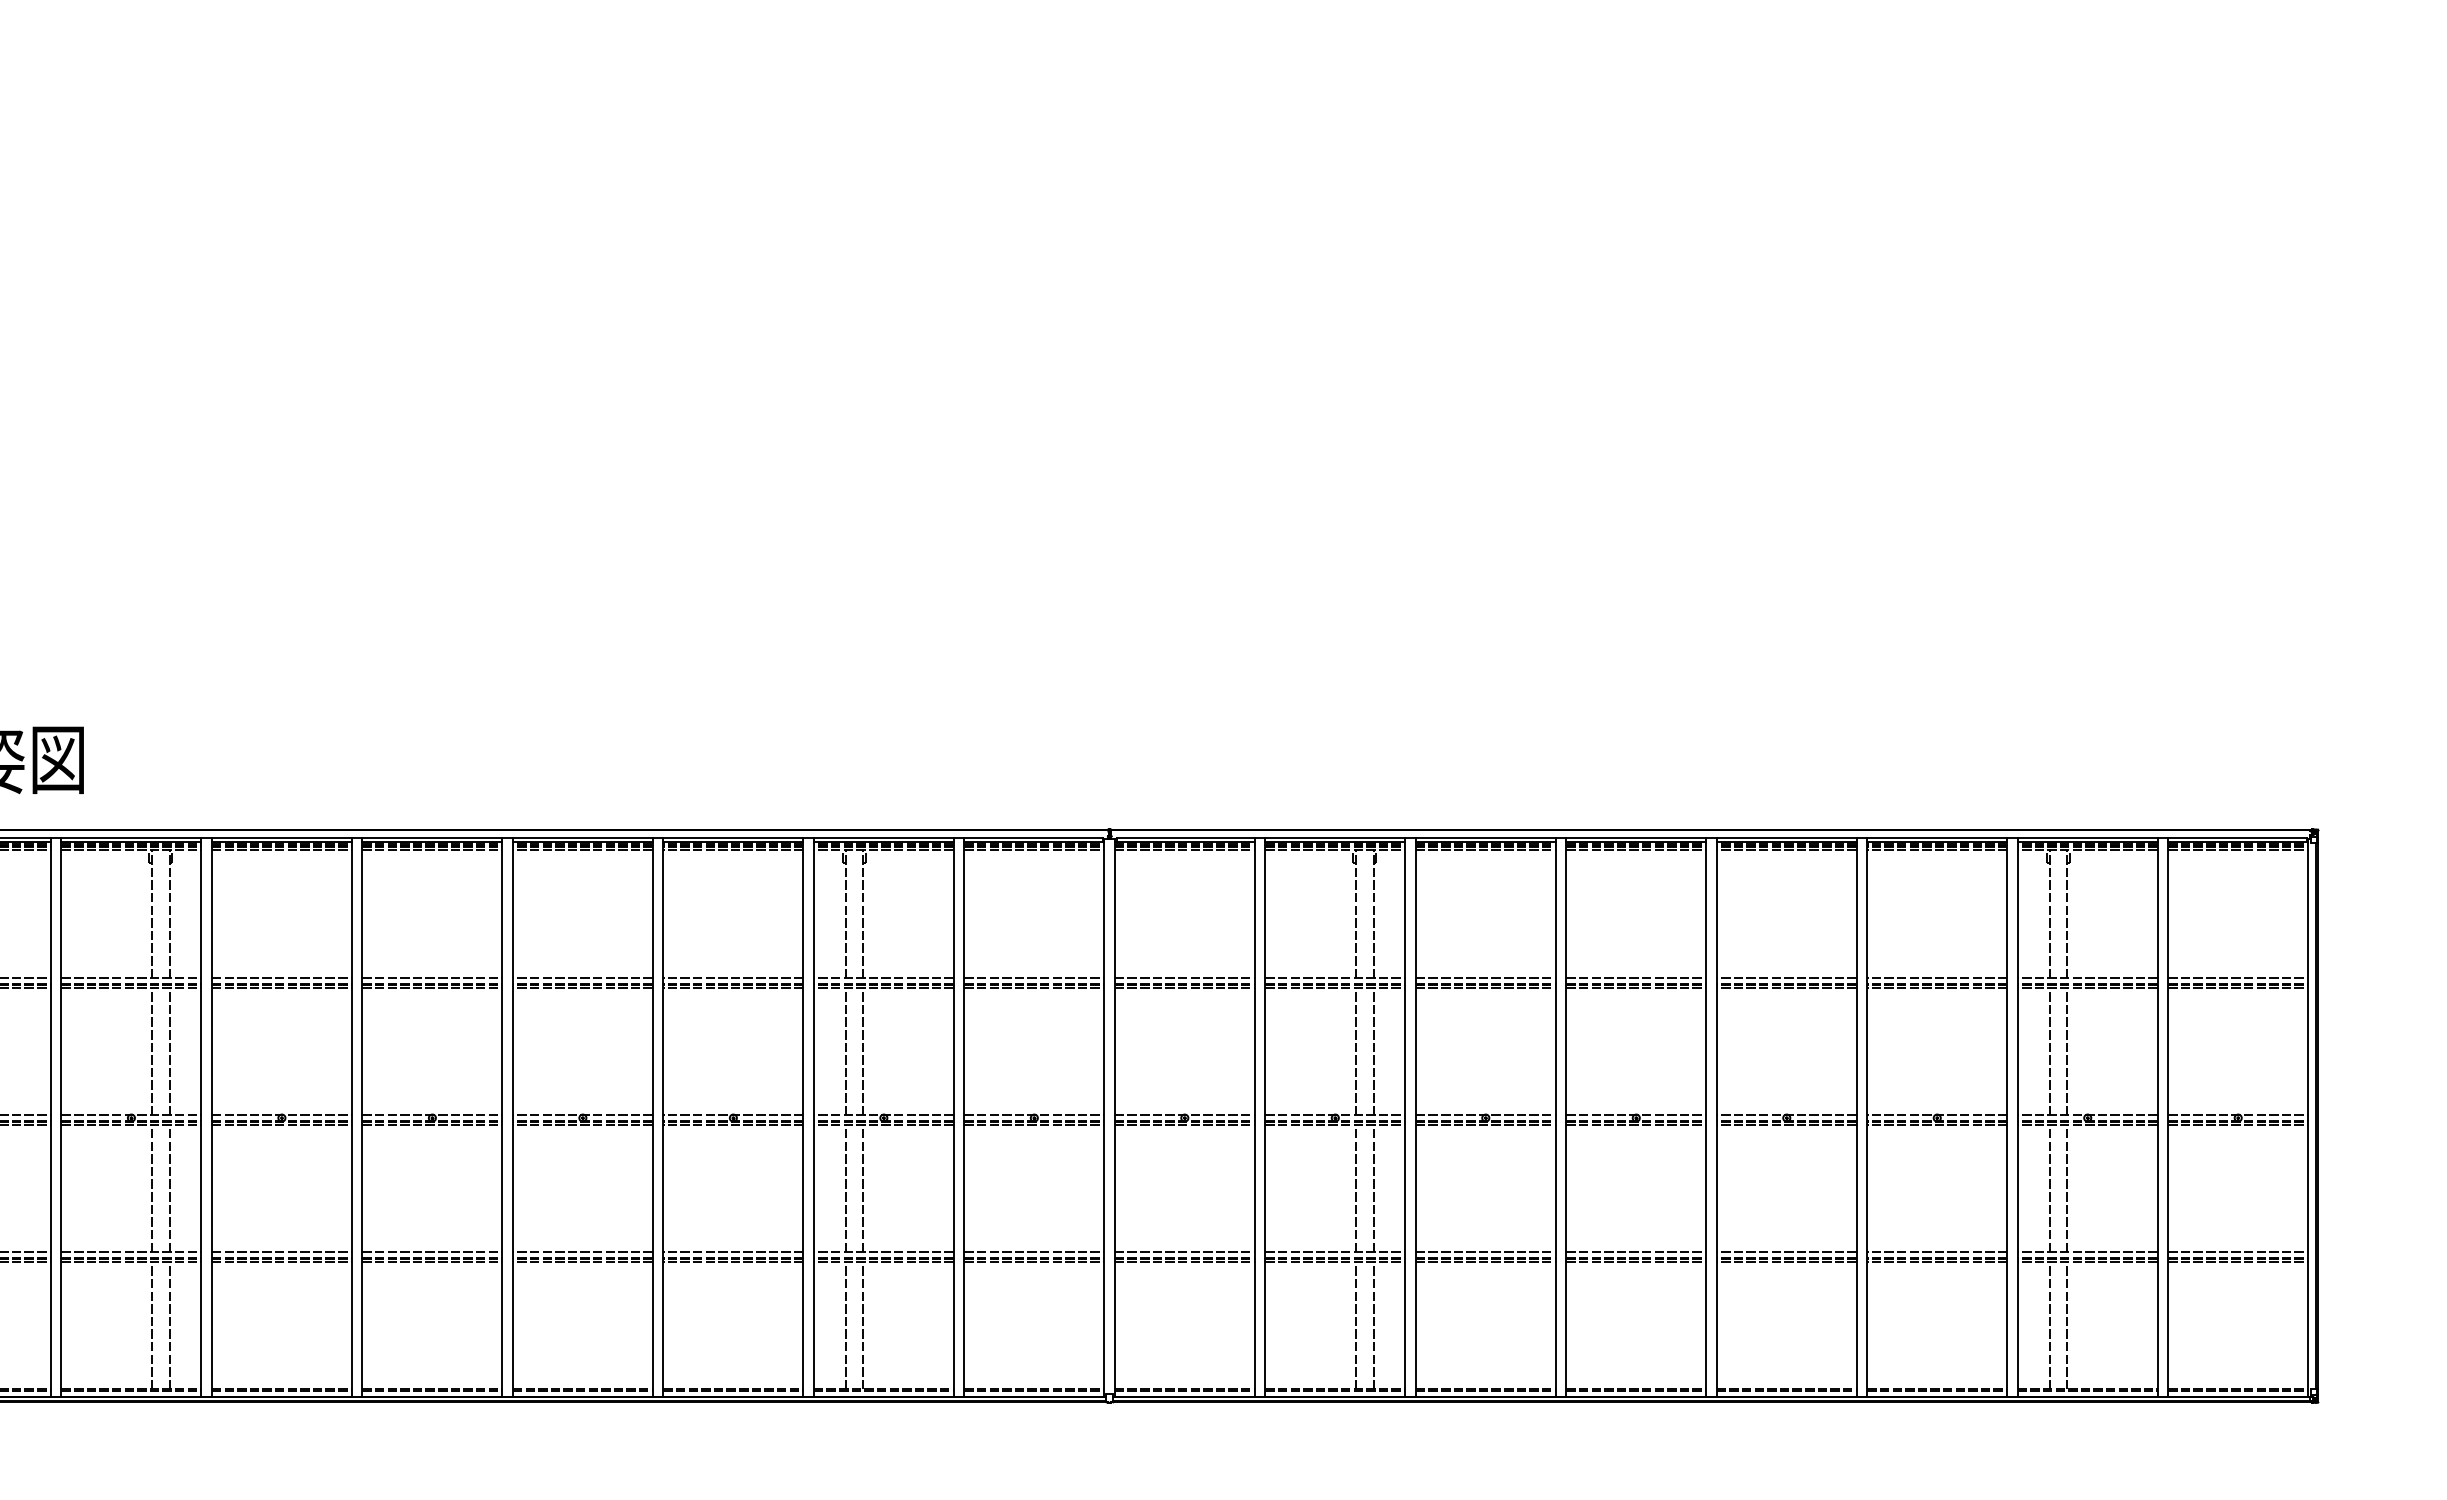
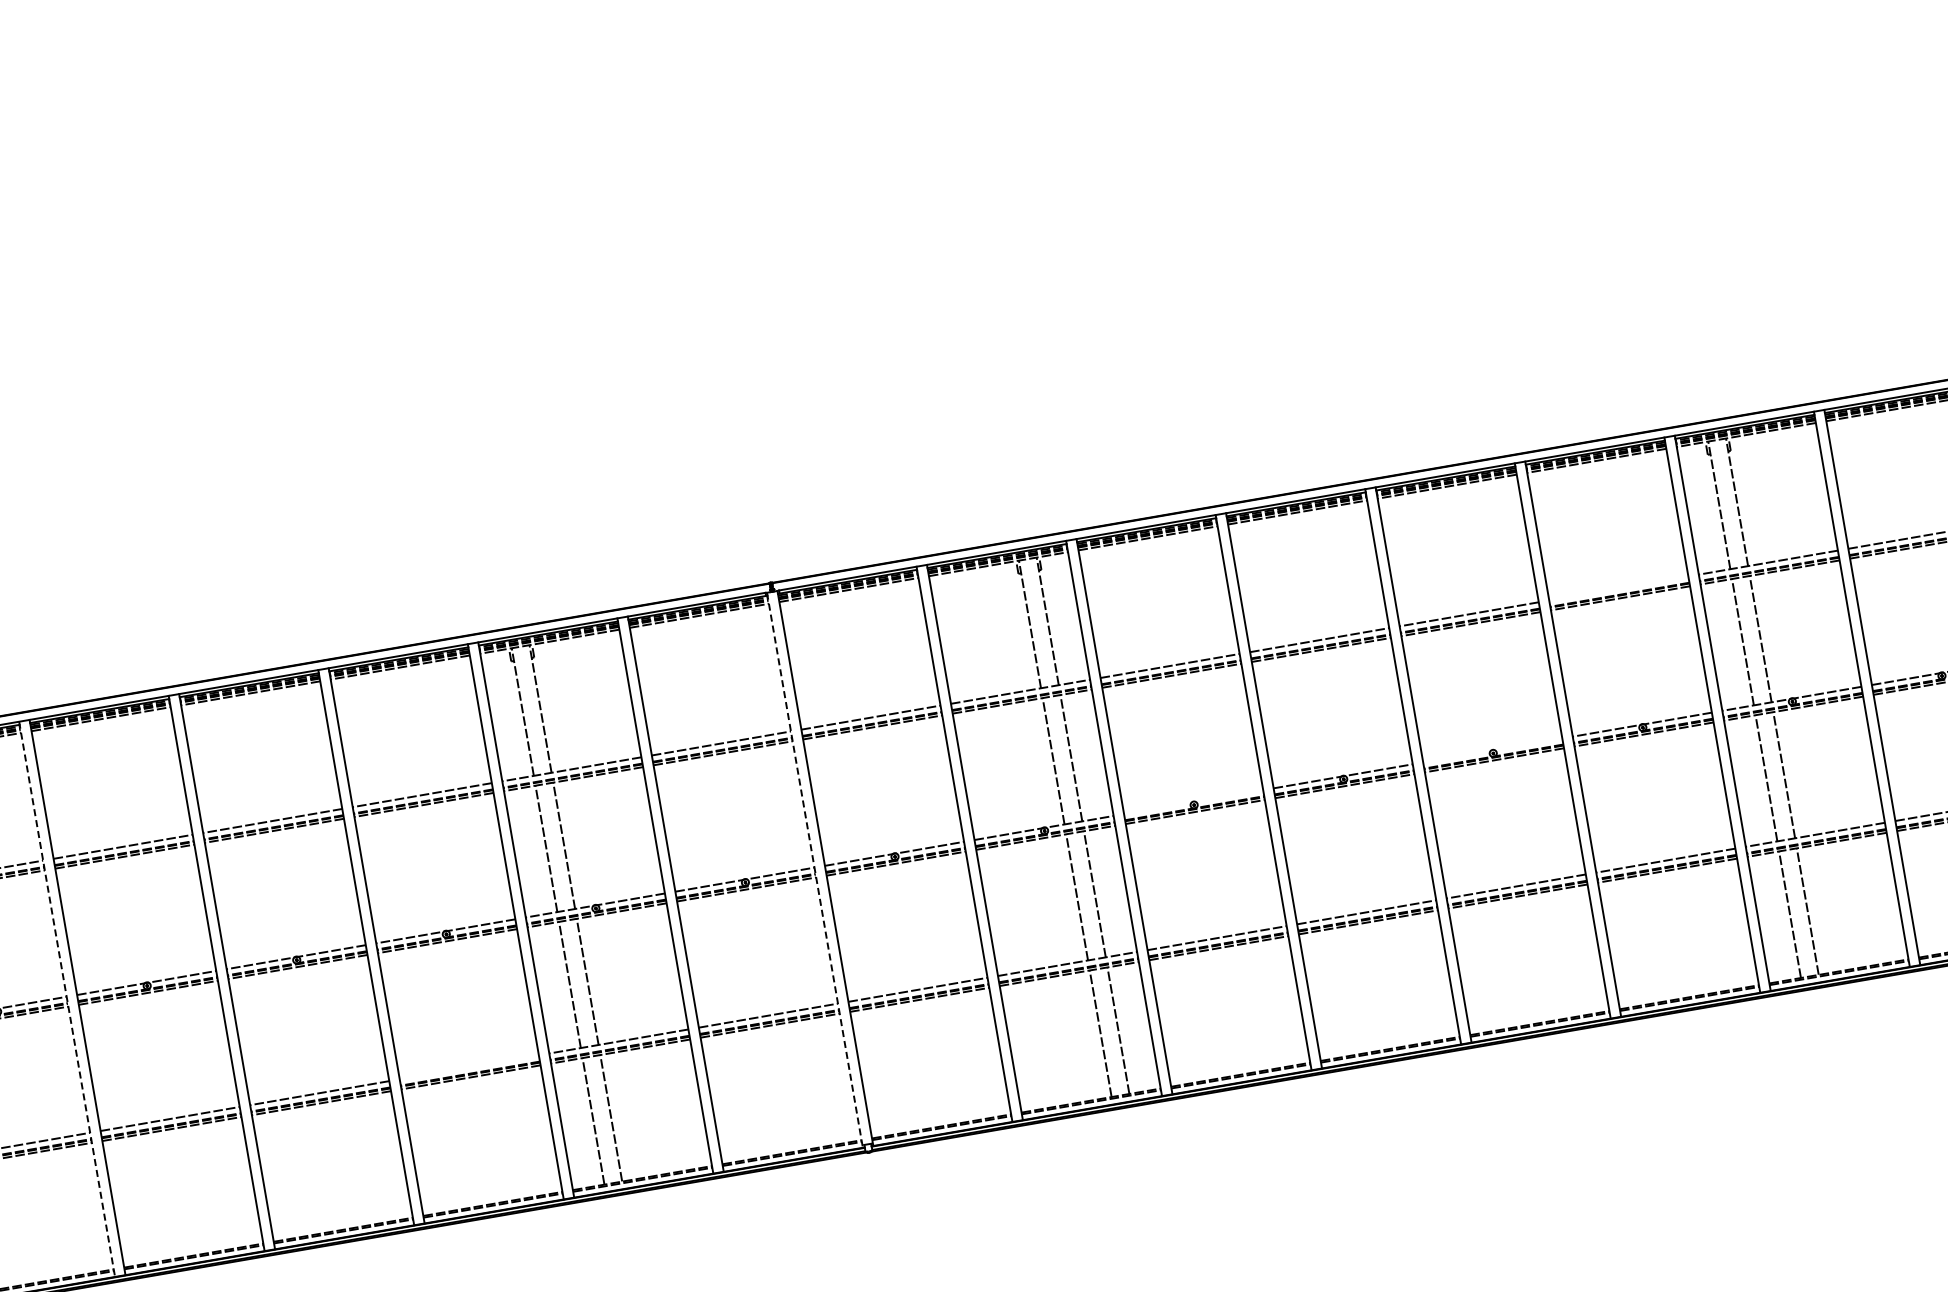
line: (1937, 978) -> (1619, 588), removed
line: (1485, 1115) -> (1193, 802), removed
line: (1786, 1115) -> (1492, 750), removed
line: (351, 1118) -> (66, 1000), solid -> dashed
line: (1104, 1118) -> (815, 870), solid -> dashed
line: (733, 1251) -> (469, 1066), removed

